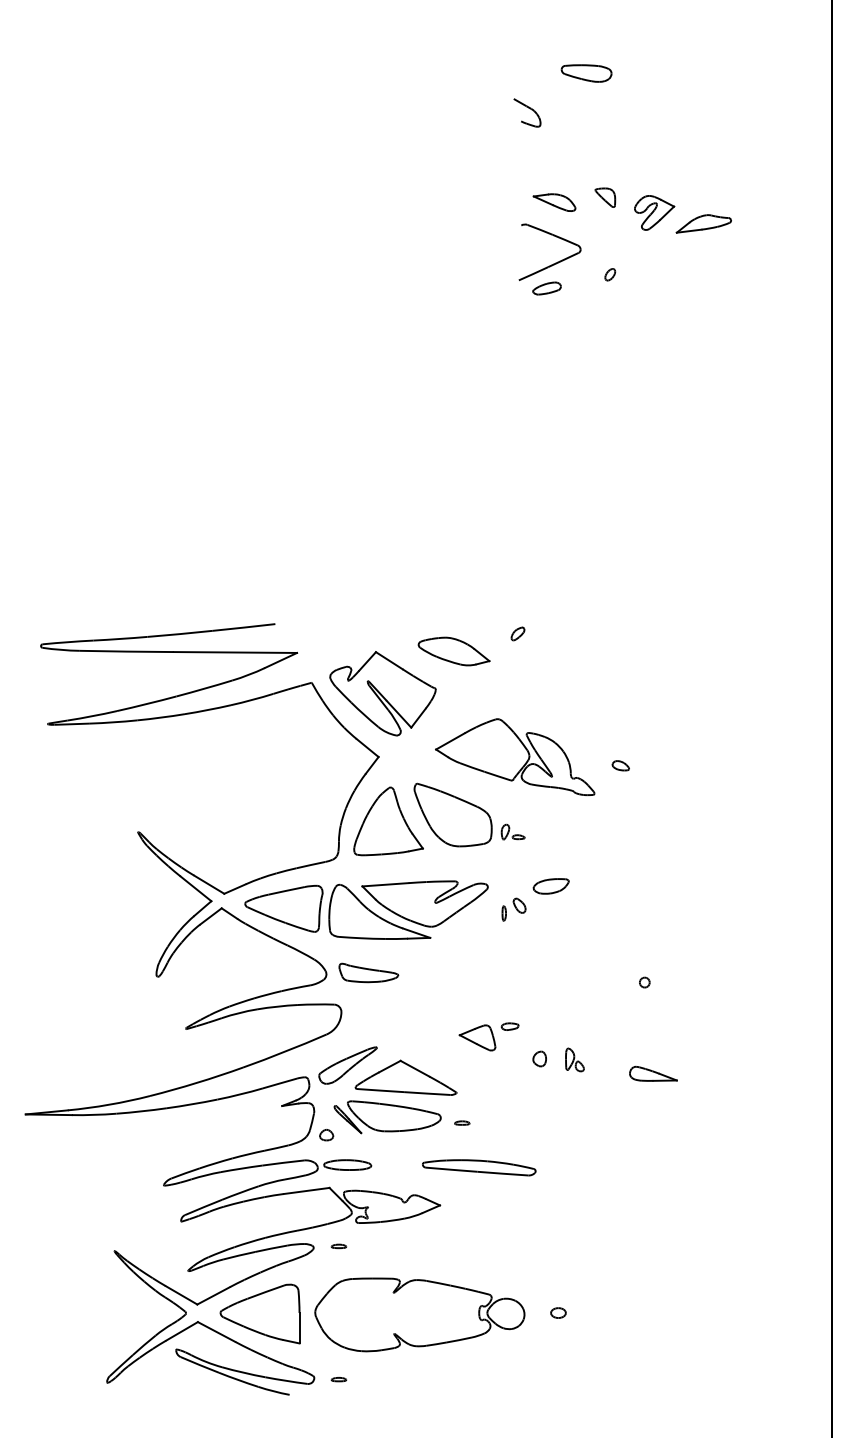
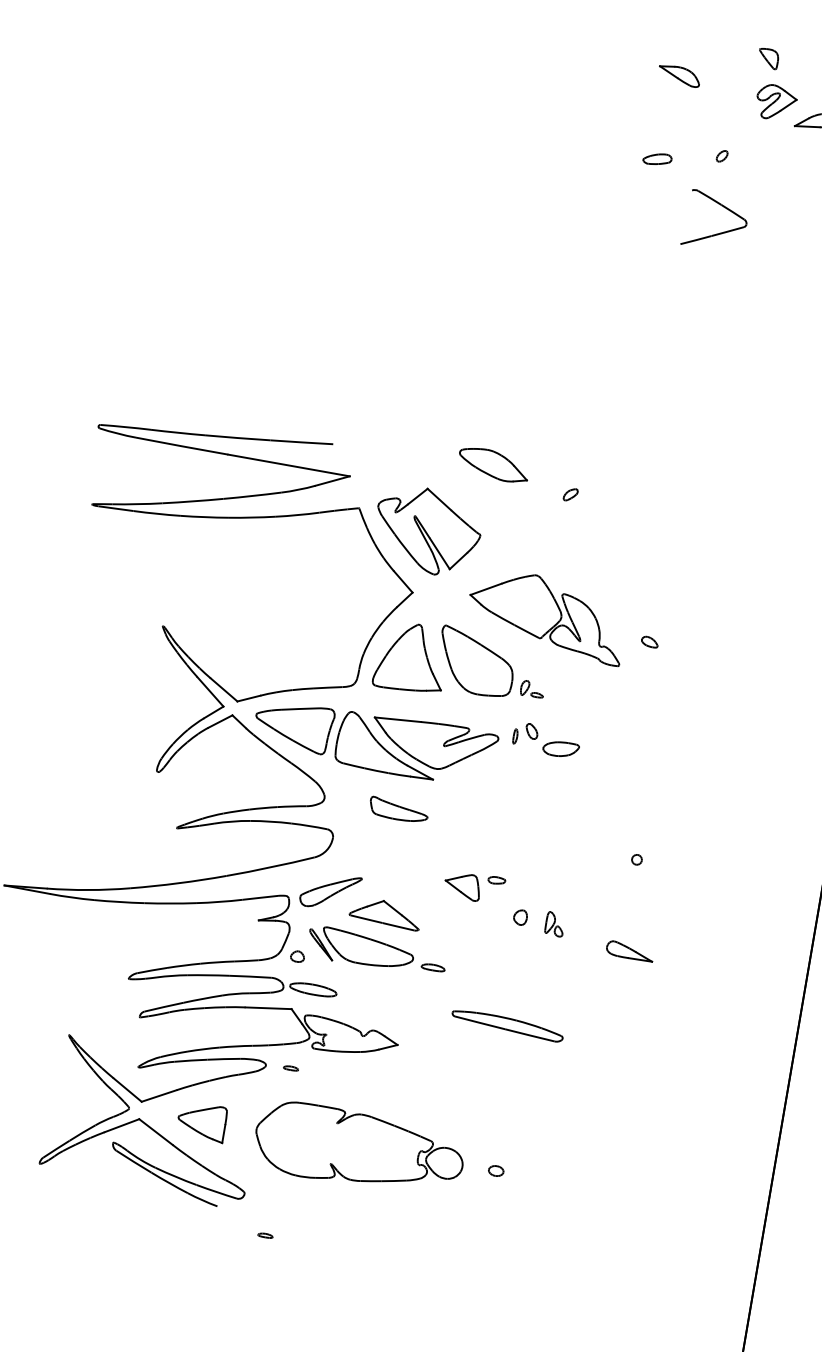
part: (605, 197) -> (768, 58), moved
part: (555, 262) -> (719, 232), moved
part: (453, 651) -> (493, 464), moved
part: (513, 909) -> (525, 734), moved
part: (368, 972) -> (398, 809), moved
part: (405, 1077) -> (385, 913), size x0.7
part: (462, 1122) -> (433, 967), size x1.6
part: (479, 1167) -> (507, 1025), moved
part: (259, 1313) -> (201, 1121), size x0.6
part: (338, 1379) -> (265, 1235), moved

